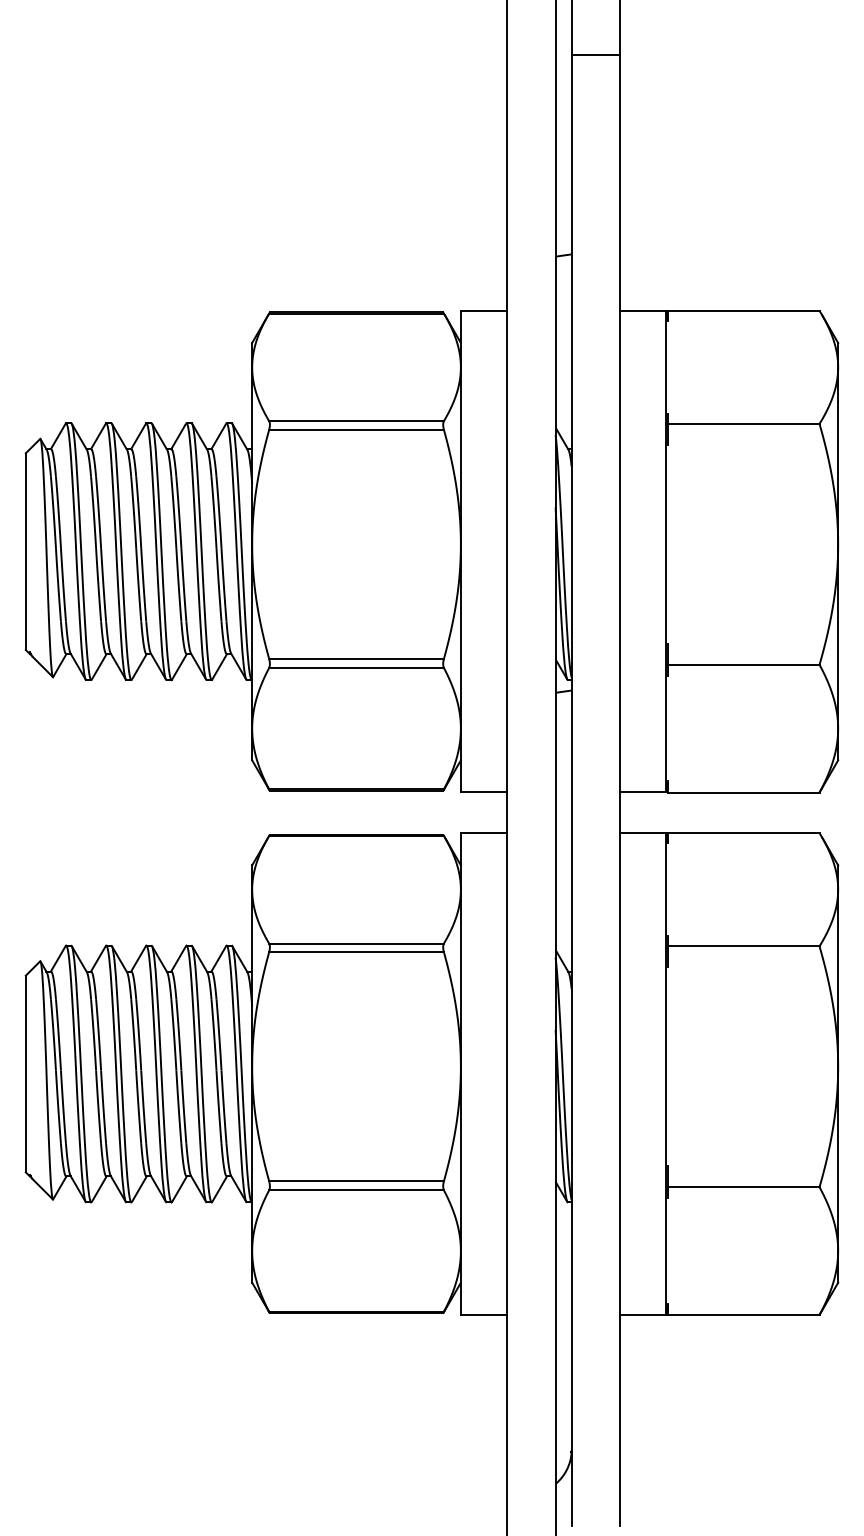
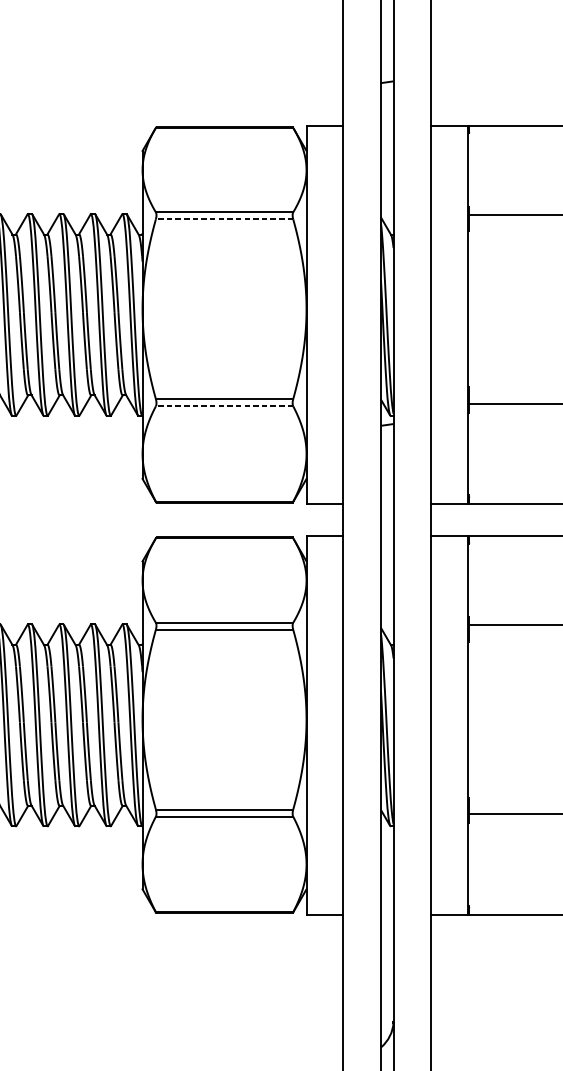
line: (356, 429) -> (224, 218), solid -> dashed
line: (356, 668) -> (224, 406), solid -> dashed

